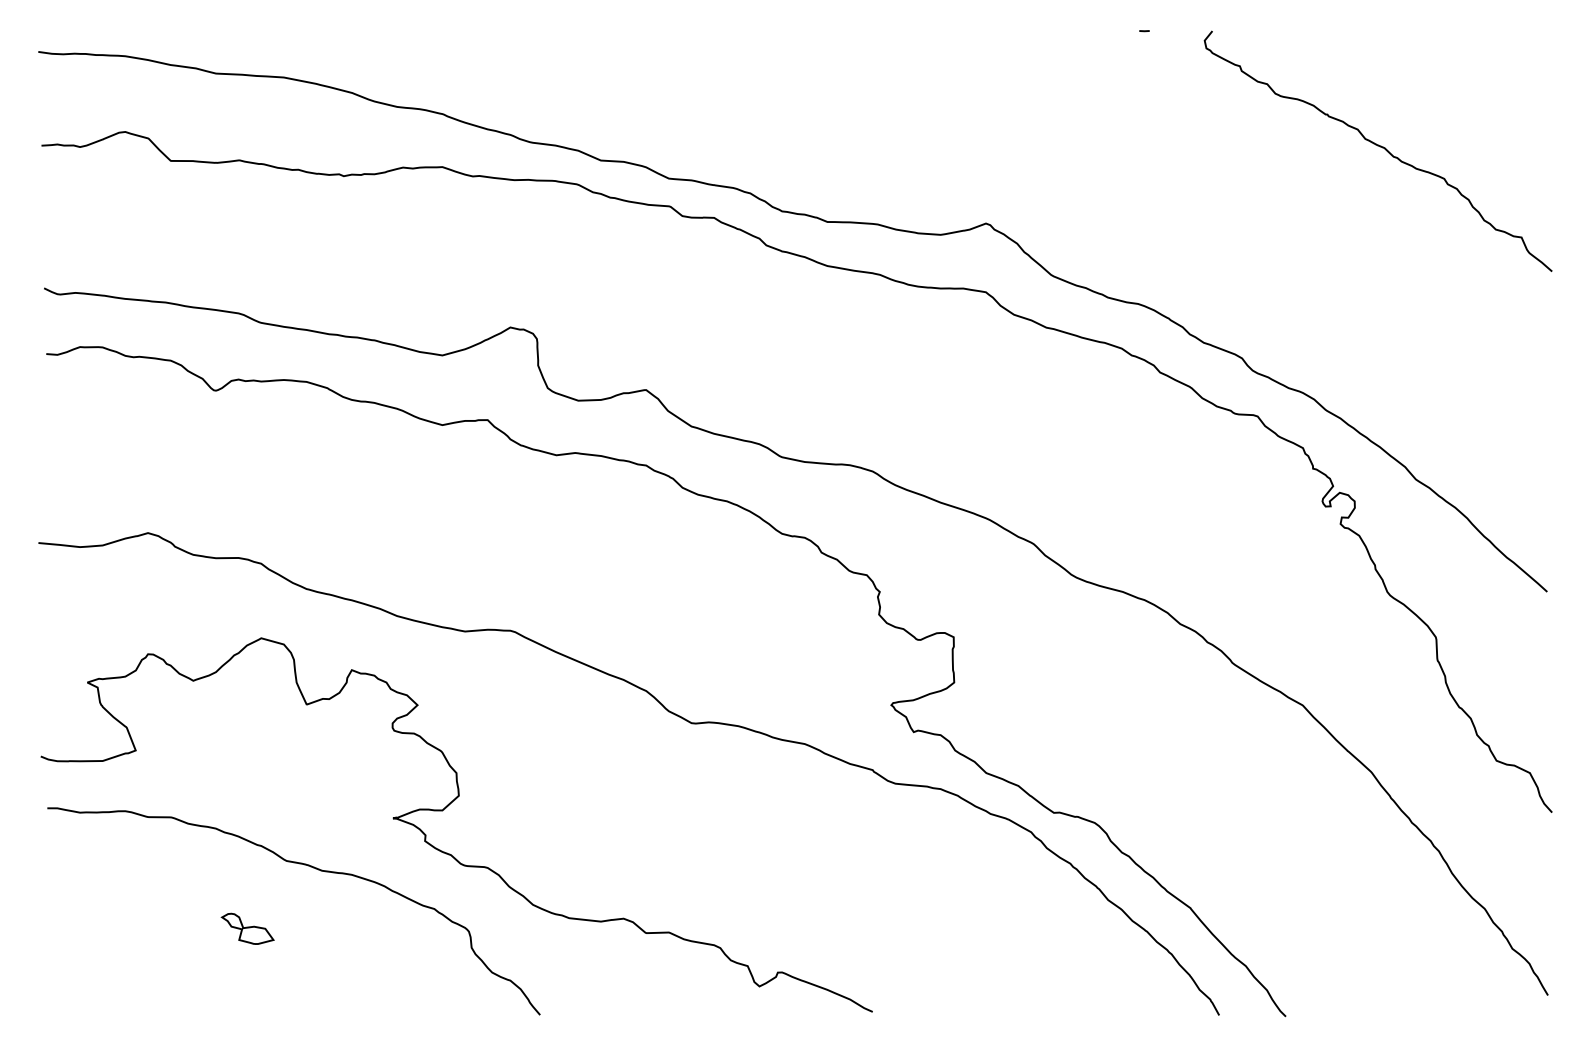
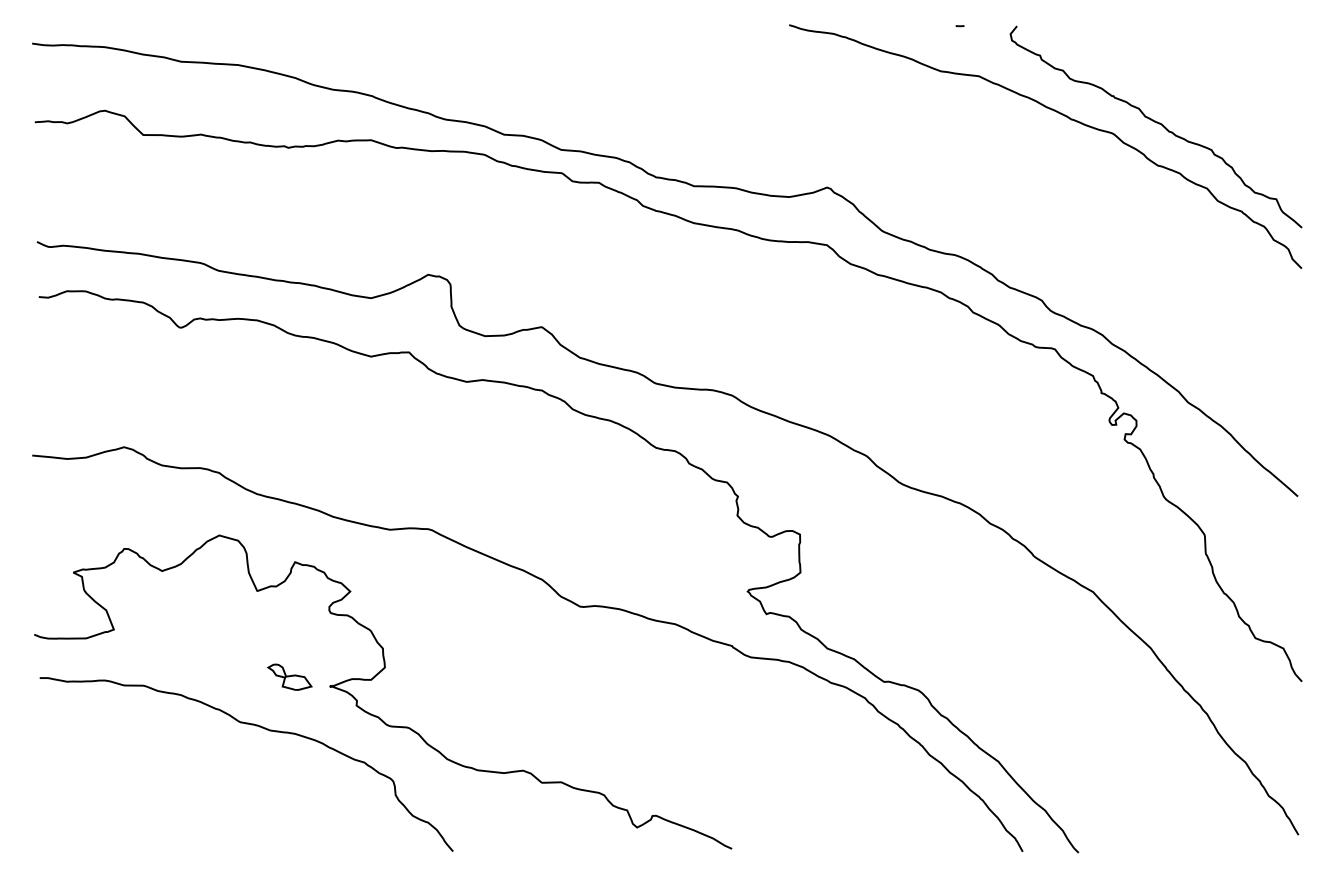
curve: (1264, 136) -> (1060, 114), added
part: (247, 928) -> (289, 676), moved

